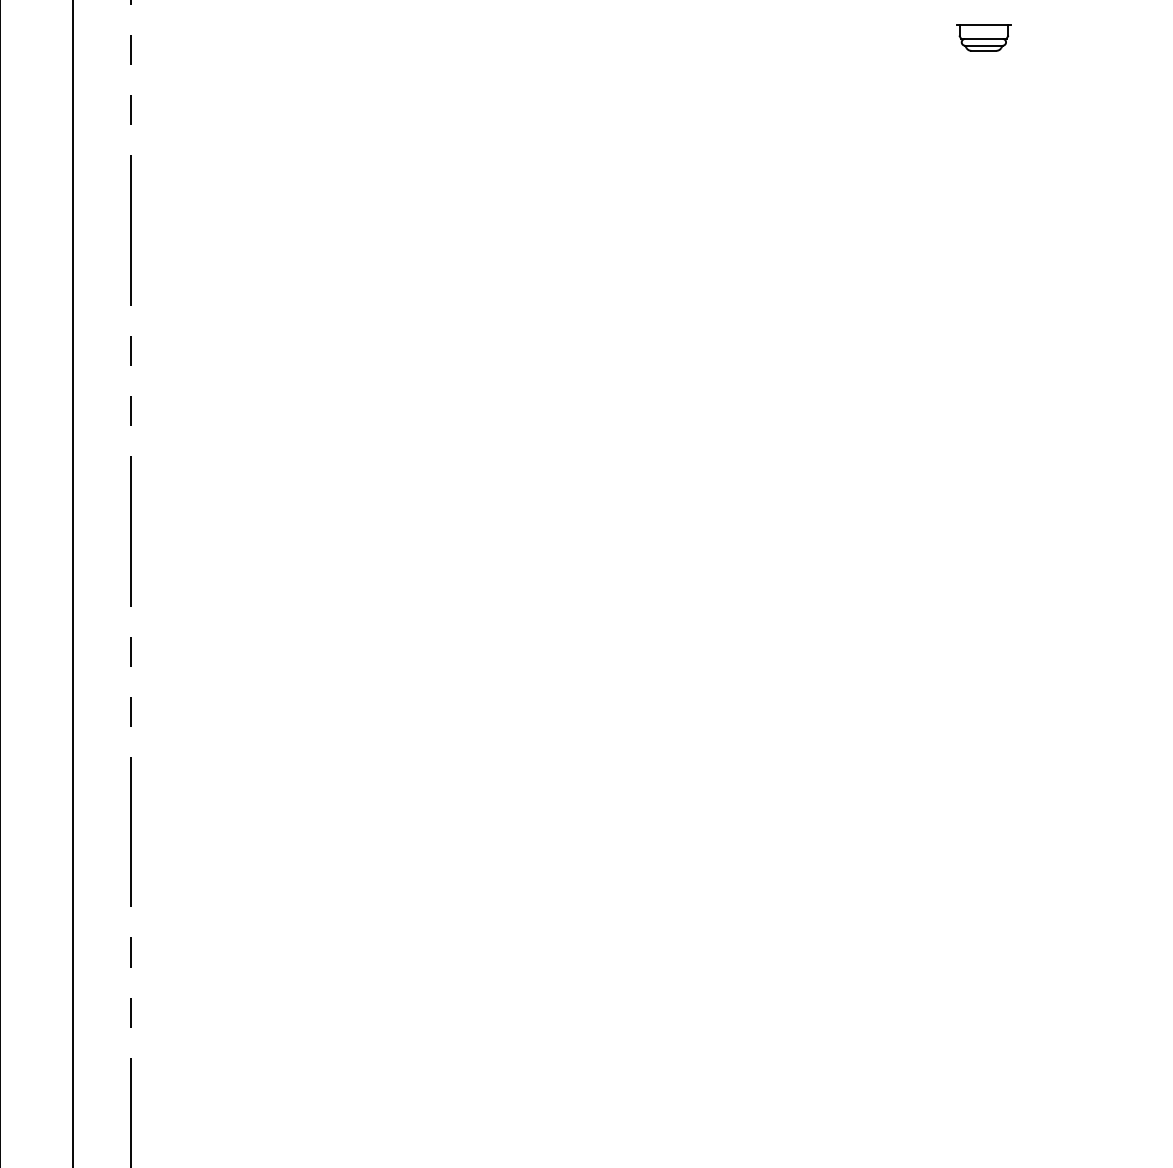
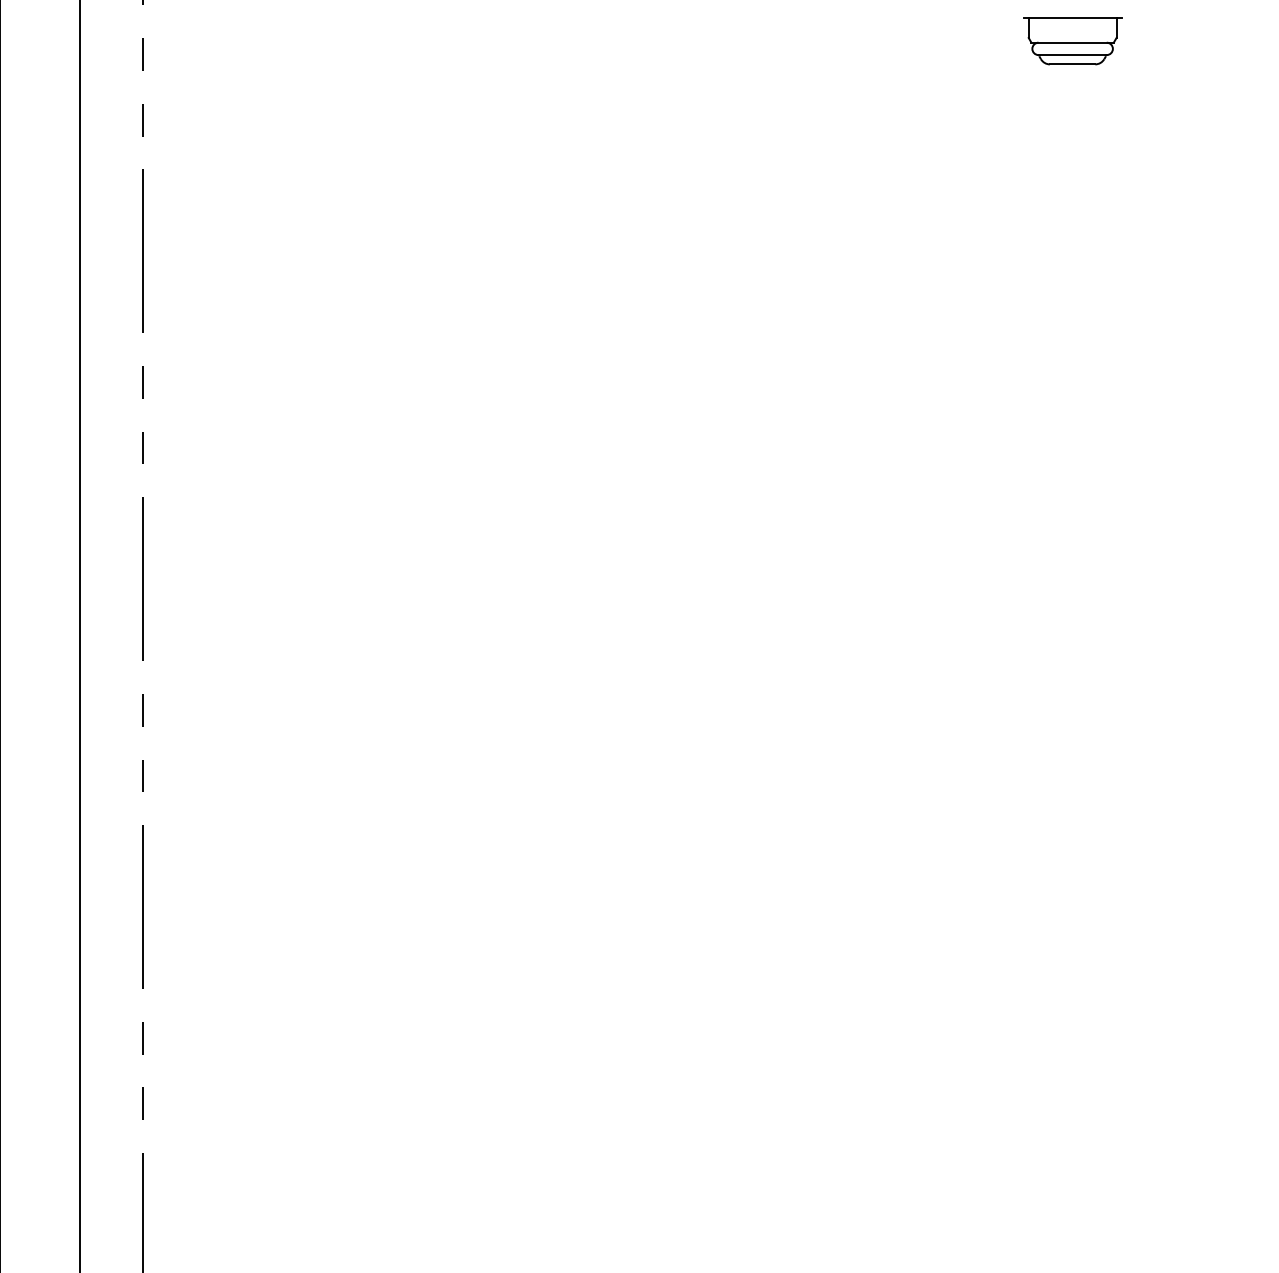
part: (983, 38) -> (1072, 41), size x1.67

